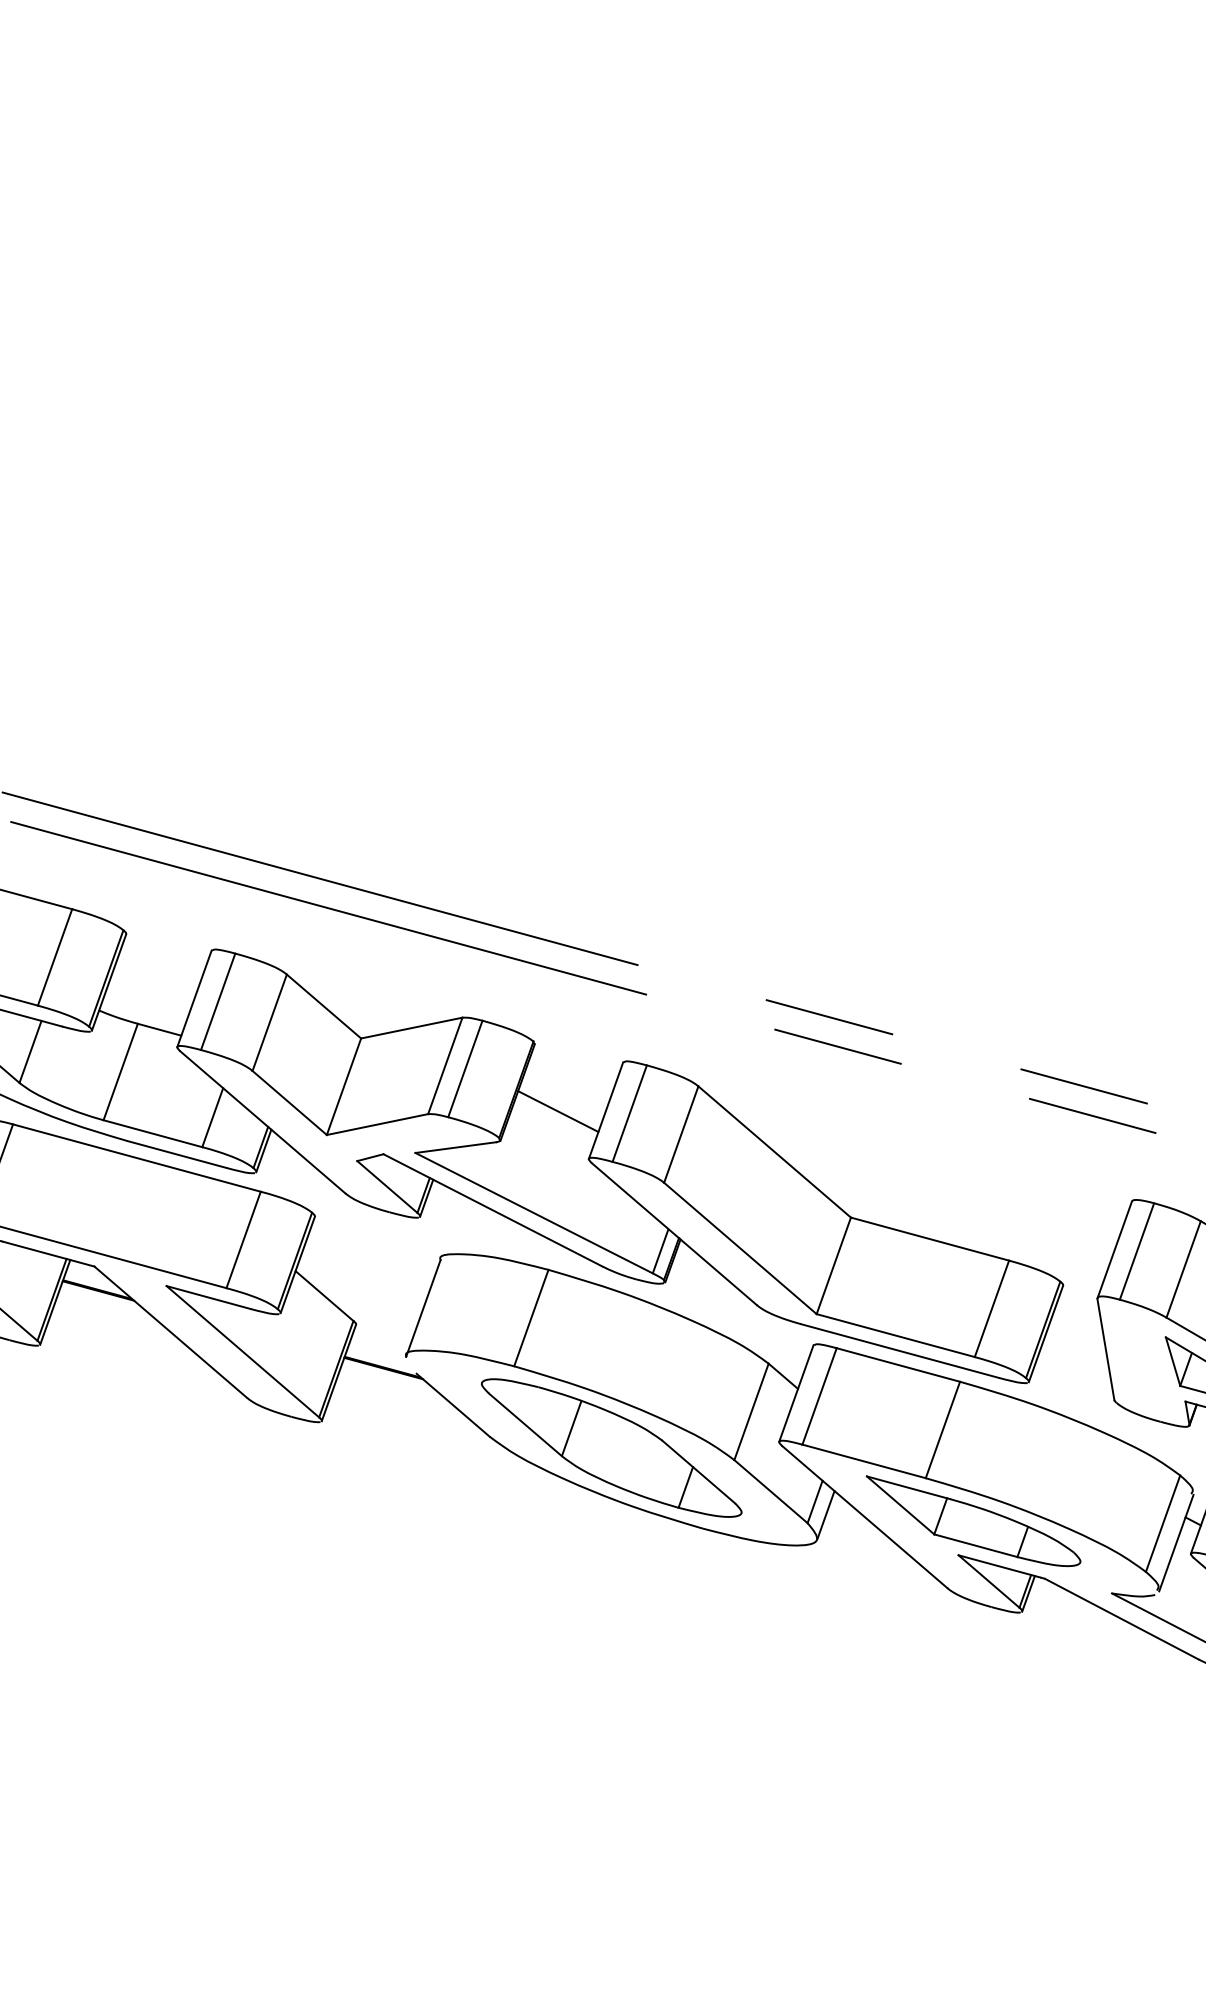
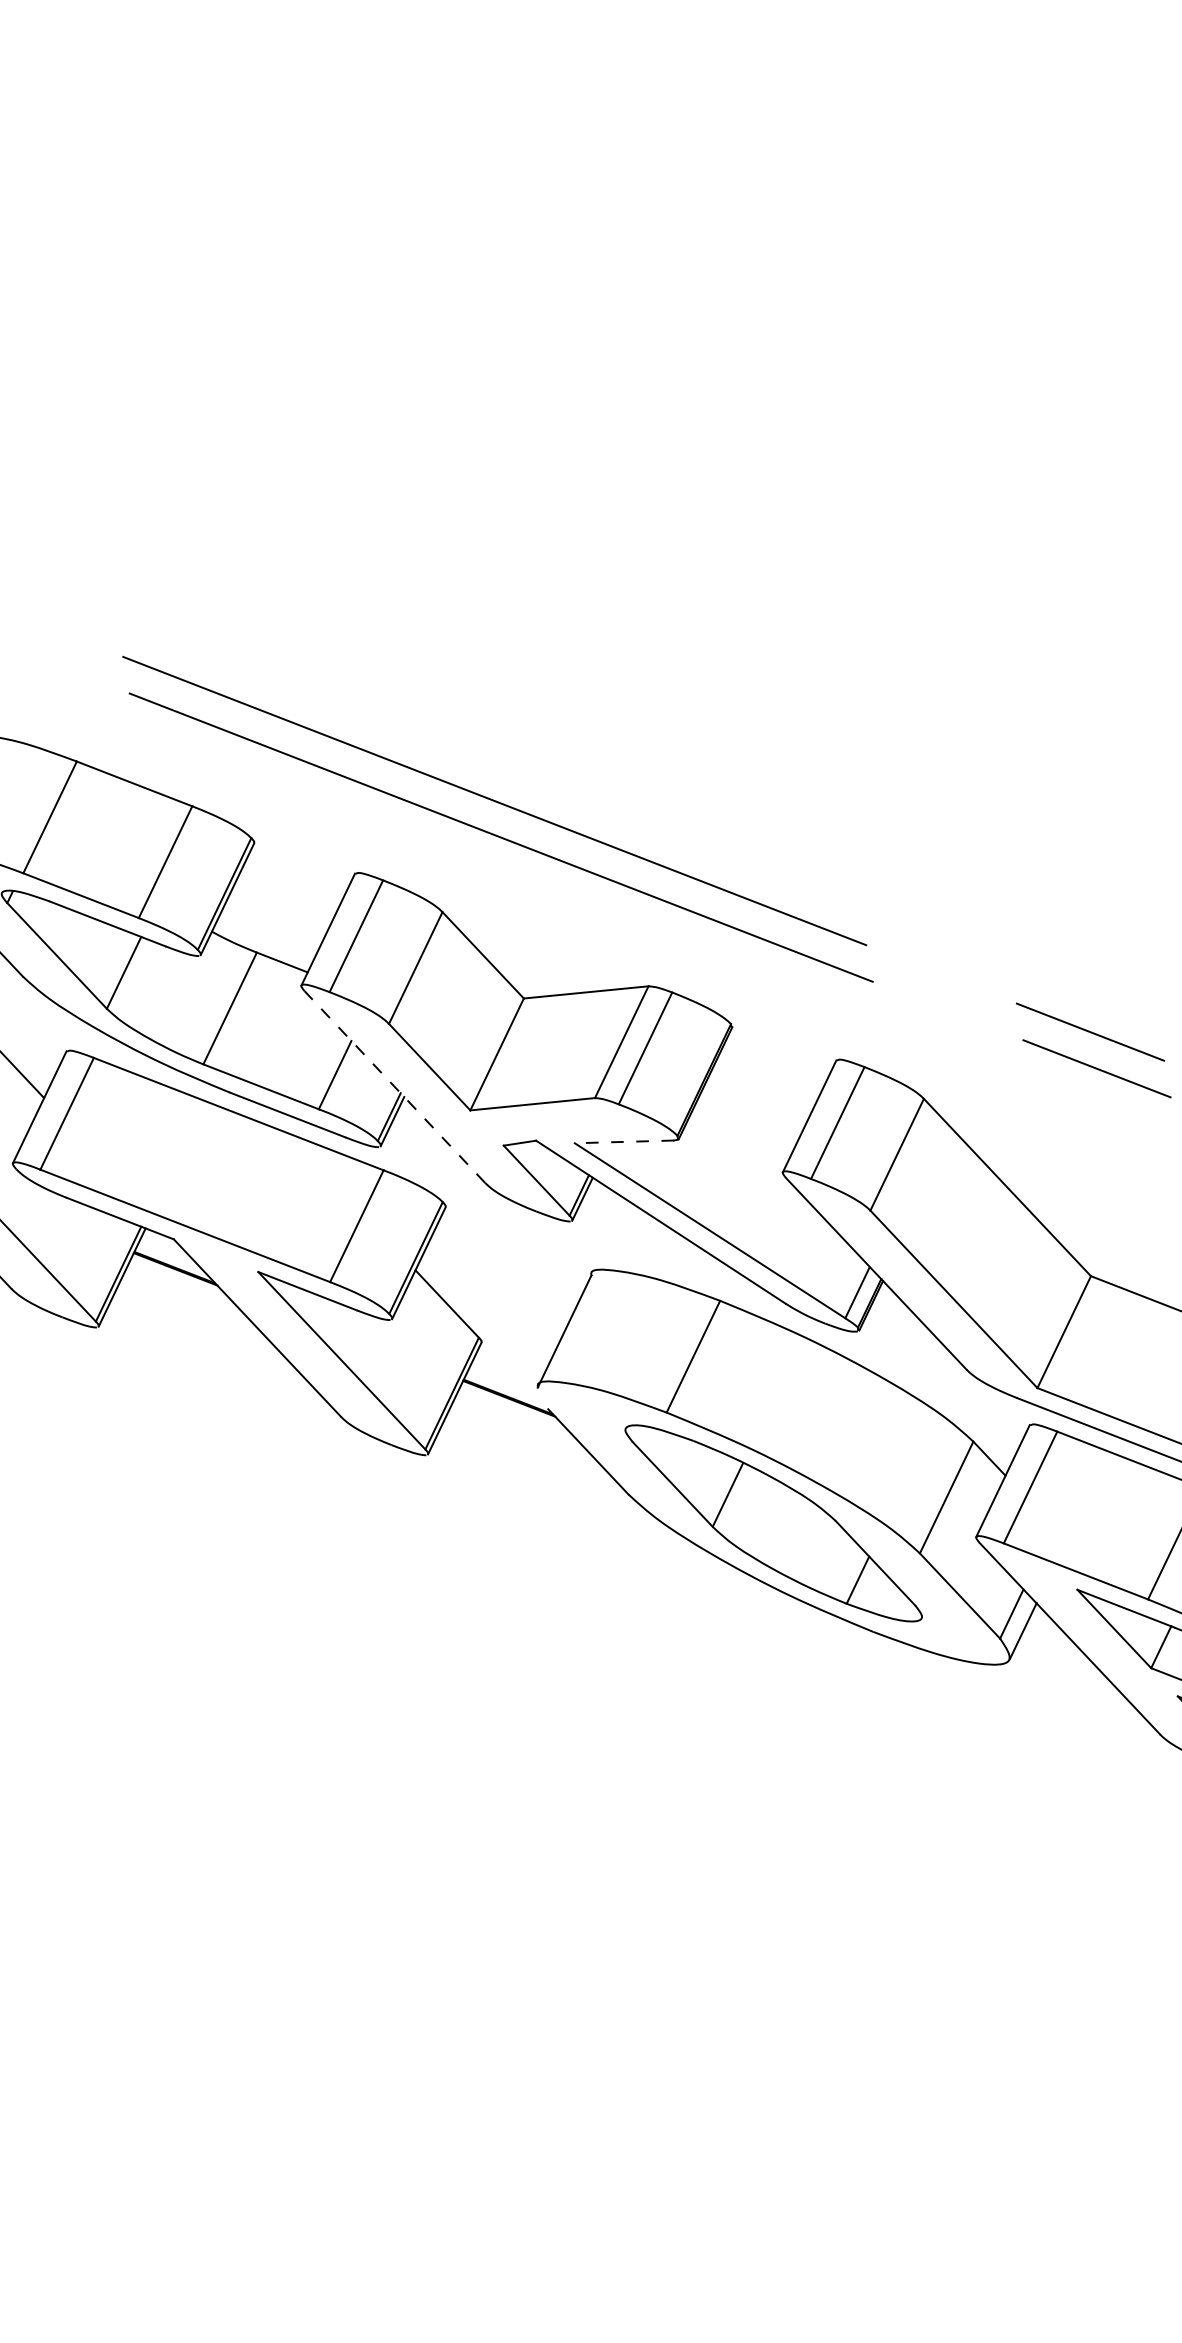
line: (558, 1111) -> (752, 1111), removed
line: (262, 1122) -> (394, 1087), solid -> dashed
line: (456, 1147) -> (624, 1141), solid -> dashed

